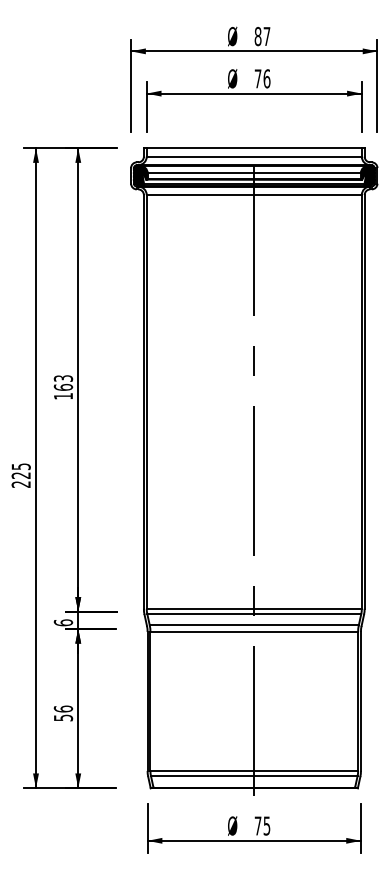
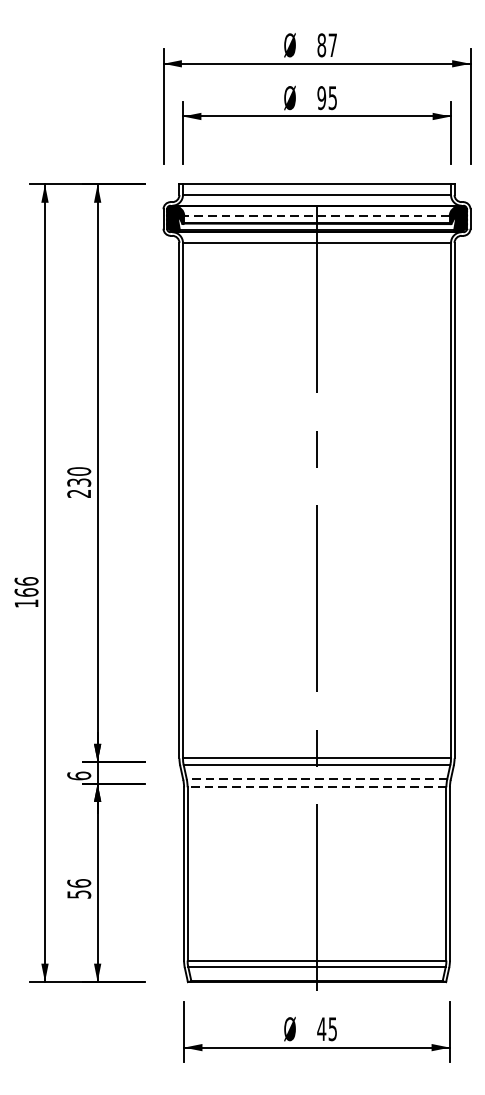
text: (262, 78) -> (327, 97), 76 -> 95
line: (254, 173) -> (317, 216), solid -> dashed
text: (63, 387) -> (79, 482), 163 -> 230
text: (20, 475) -> (25, 592), 225 -> 166
line: (254, 625) -> (317, 779), solid -> dashed
line: (254, 631) -> (317, 786), solid -> dashed
text: (257, 825) -> (321, 1028), 75 -> 45

